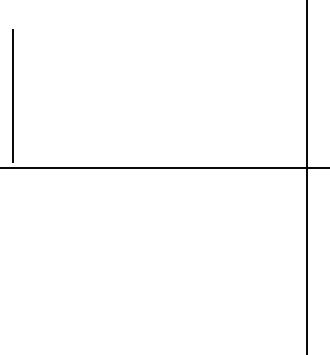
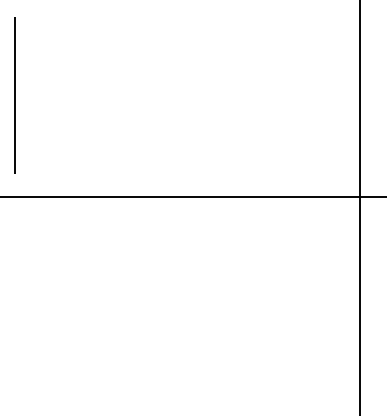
line: (12, 96) -> (14, 95), moved

